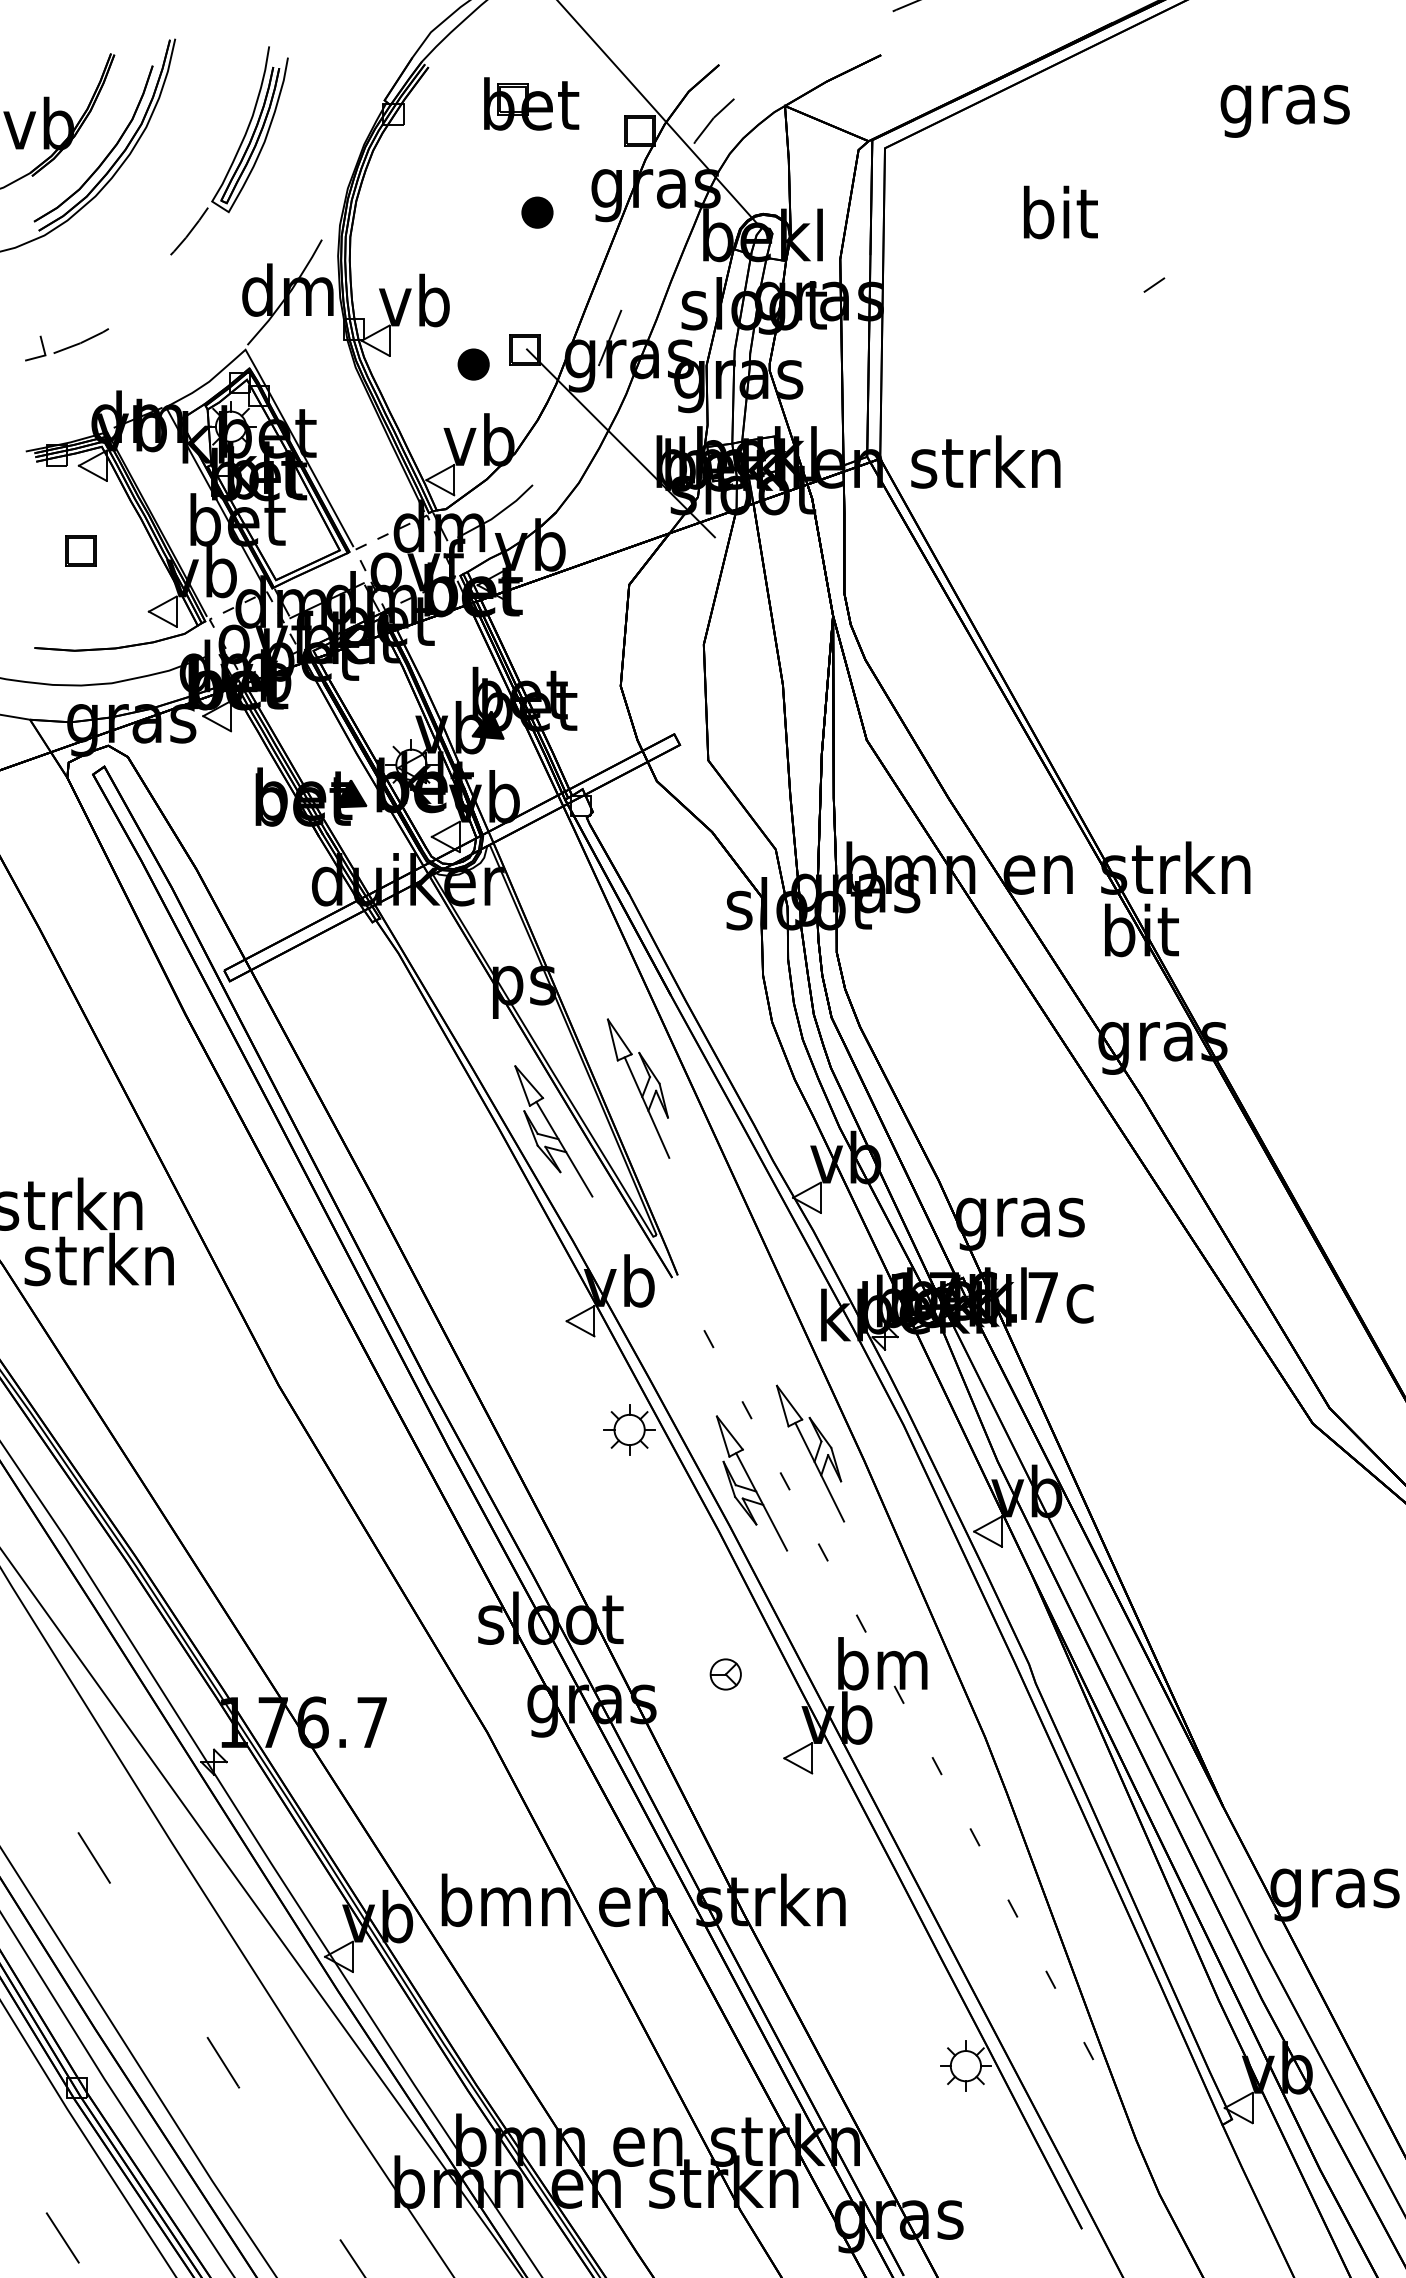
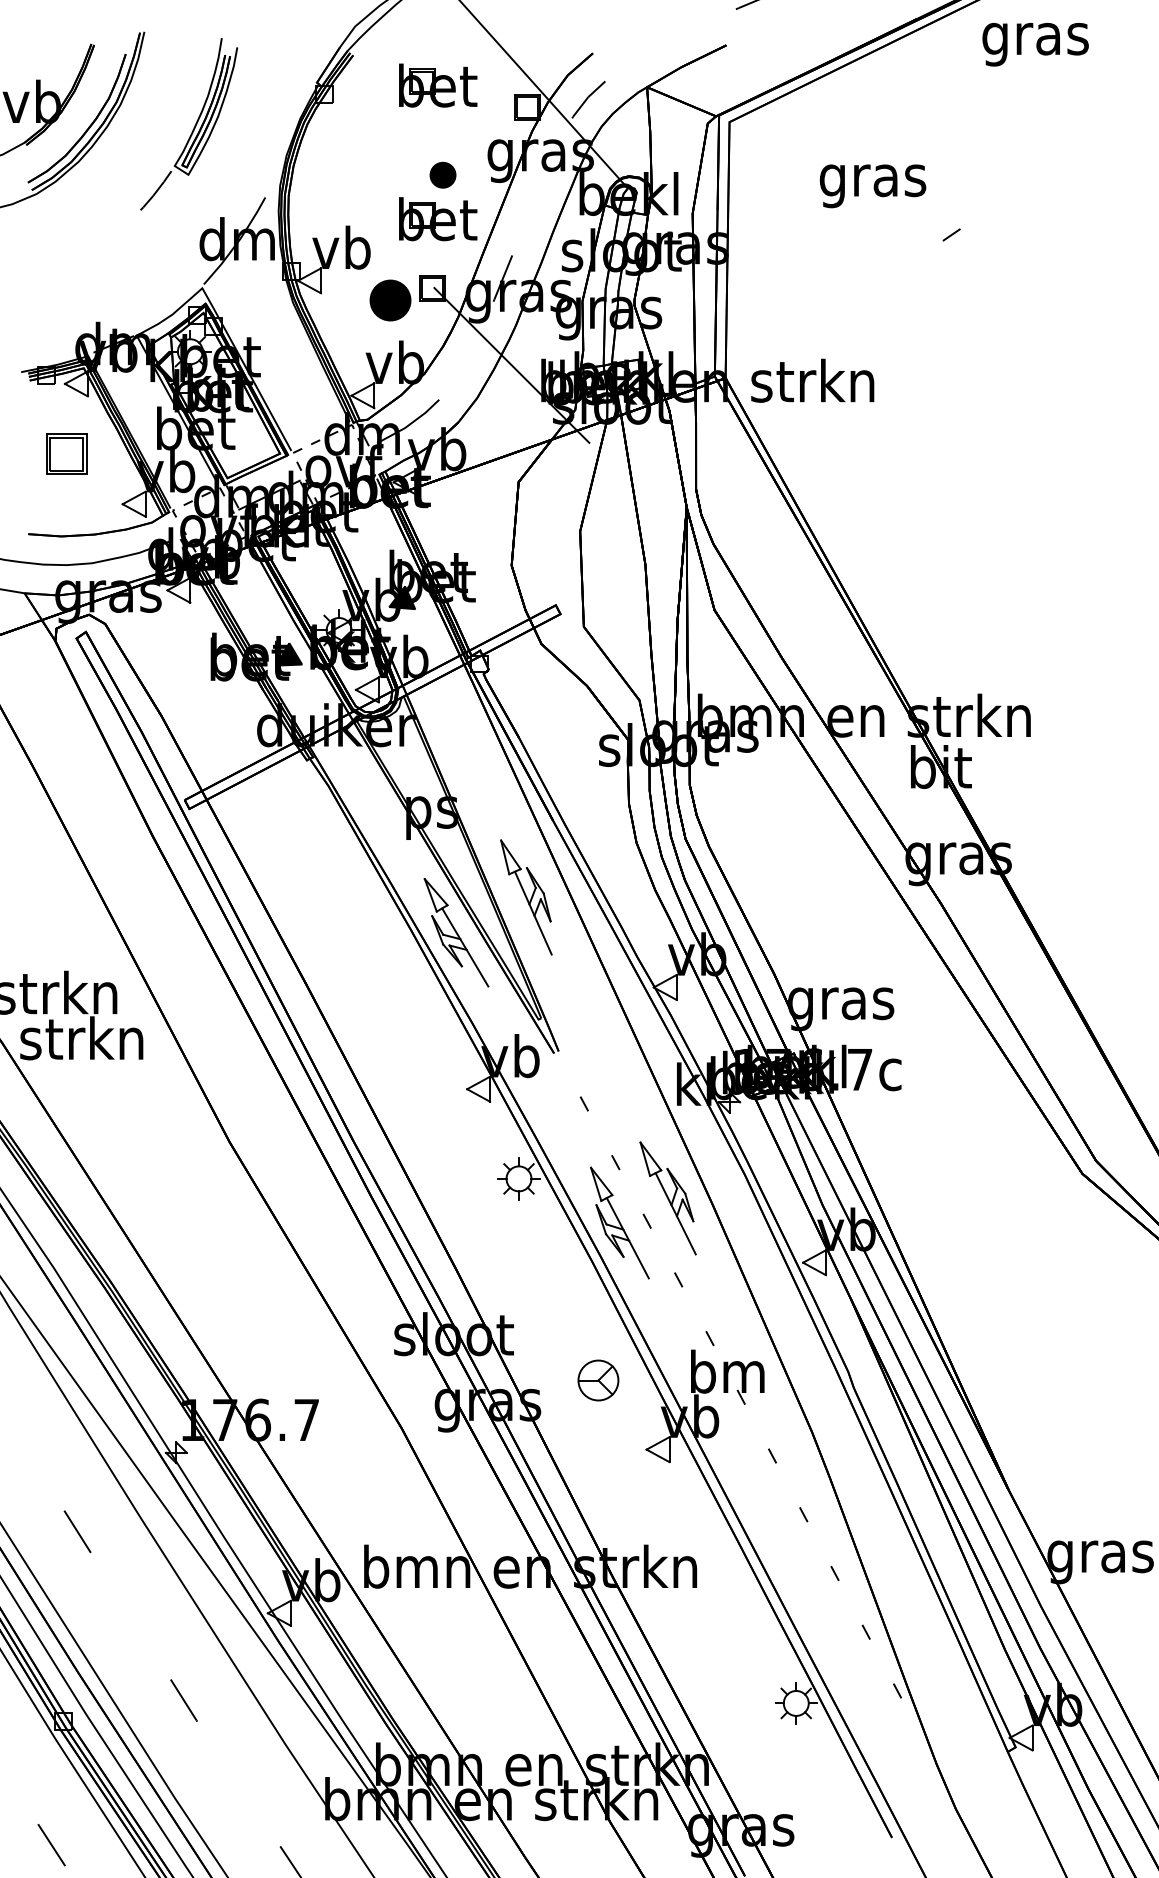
text: (1284, 110) -> (1035, 44), moved
text: (1058, 218) -> (872, 180), bit -> gras
part: (531, 265) -> (438, 218), added
part: (67, 344) -> (55, 283), removed
part: (473, 364) -> (390, 300), size x1.6
part: (80, 550) -> (66, 453), size x1.6
part: (725, 1674) -> (598, 1380), size x1.6

